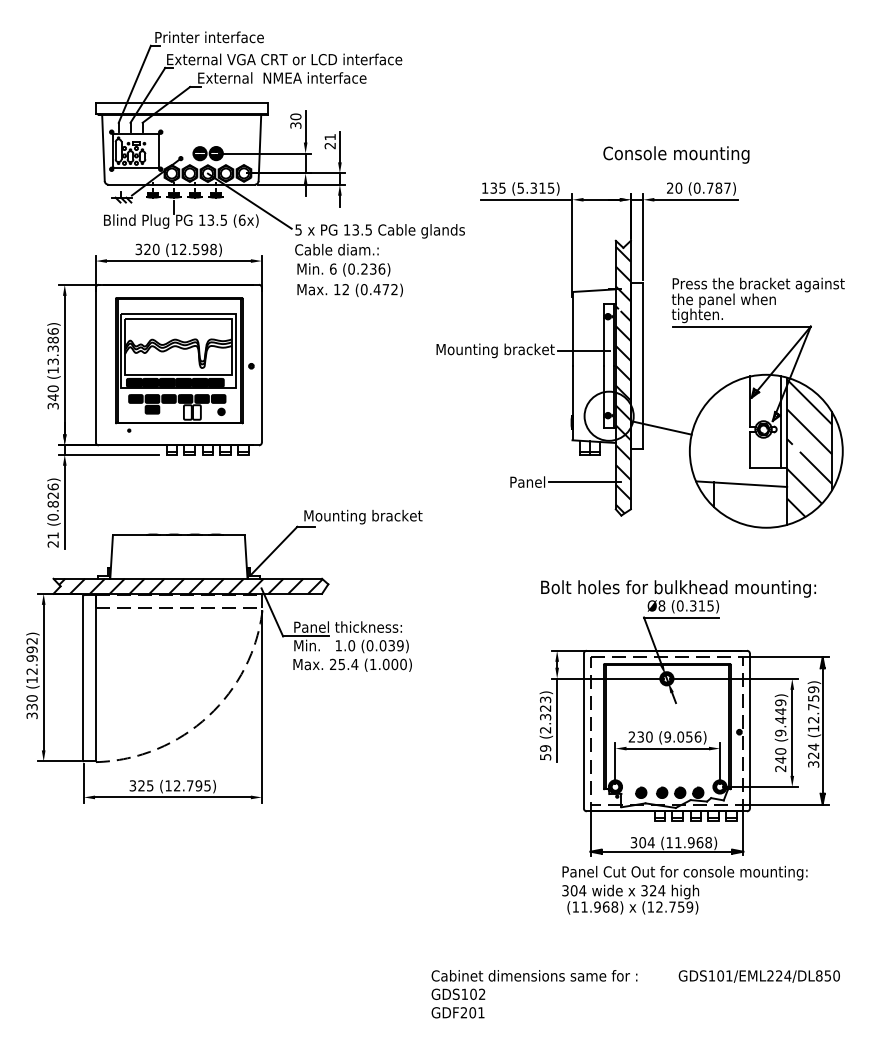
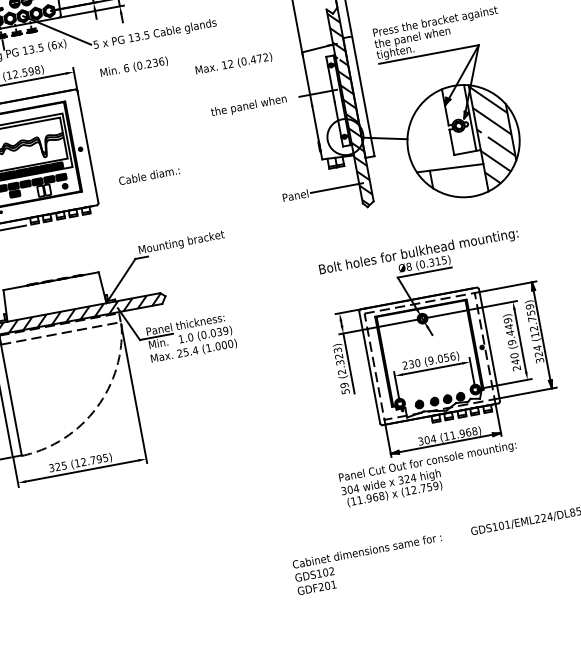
text: (336, 249) -> (149, 175), moved
text: (349, 290) -> (233, 64), moved
text: (494, 350) -> (253, 105), Mounting bracket -> the panel when
text: (684, 890) -> (429, 474), moved

